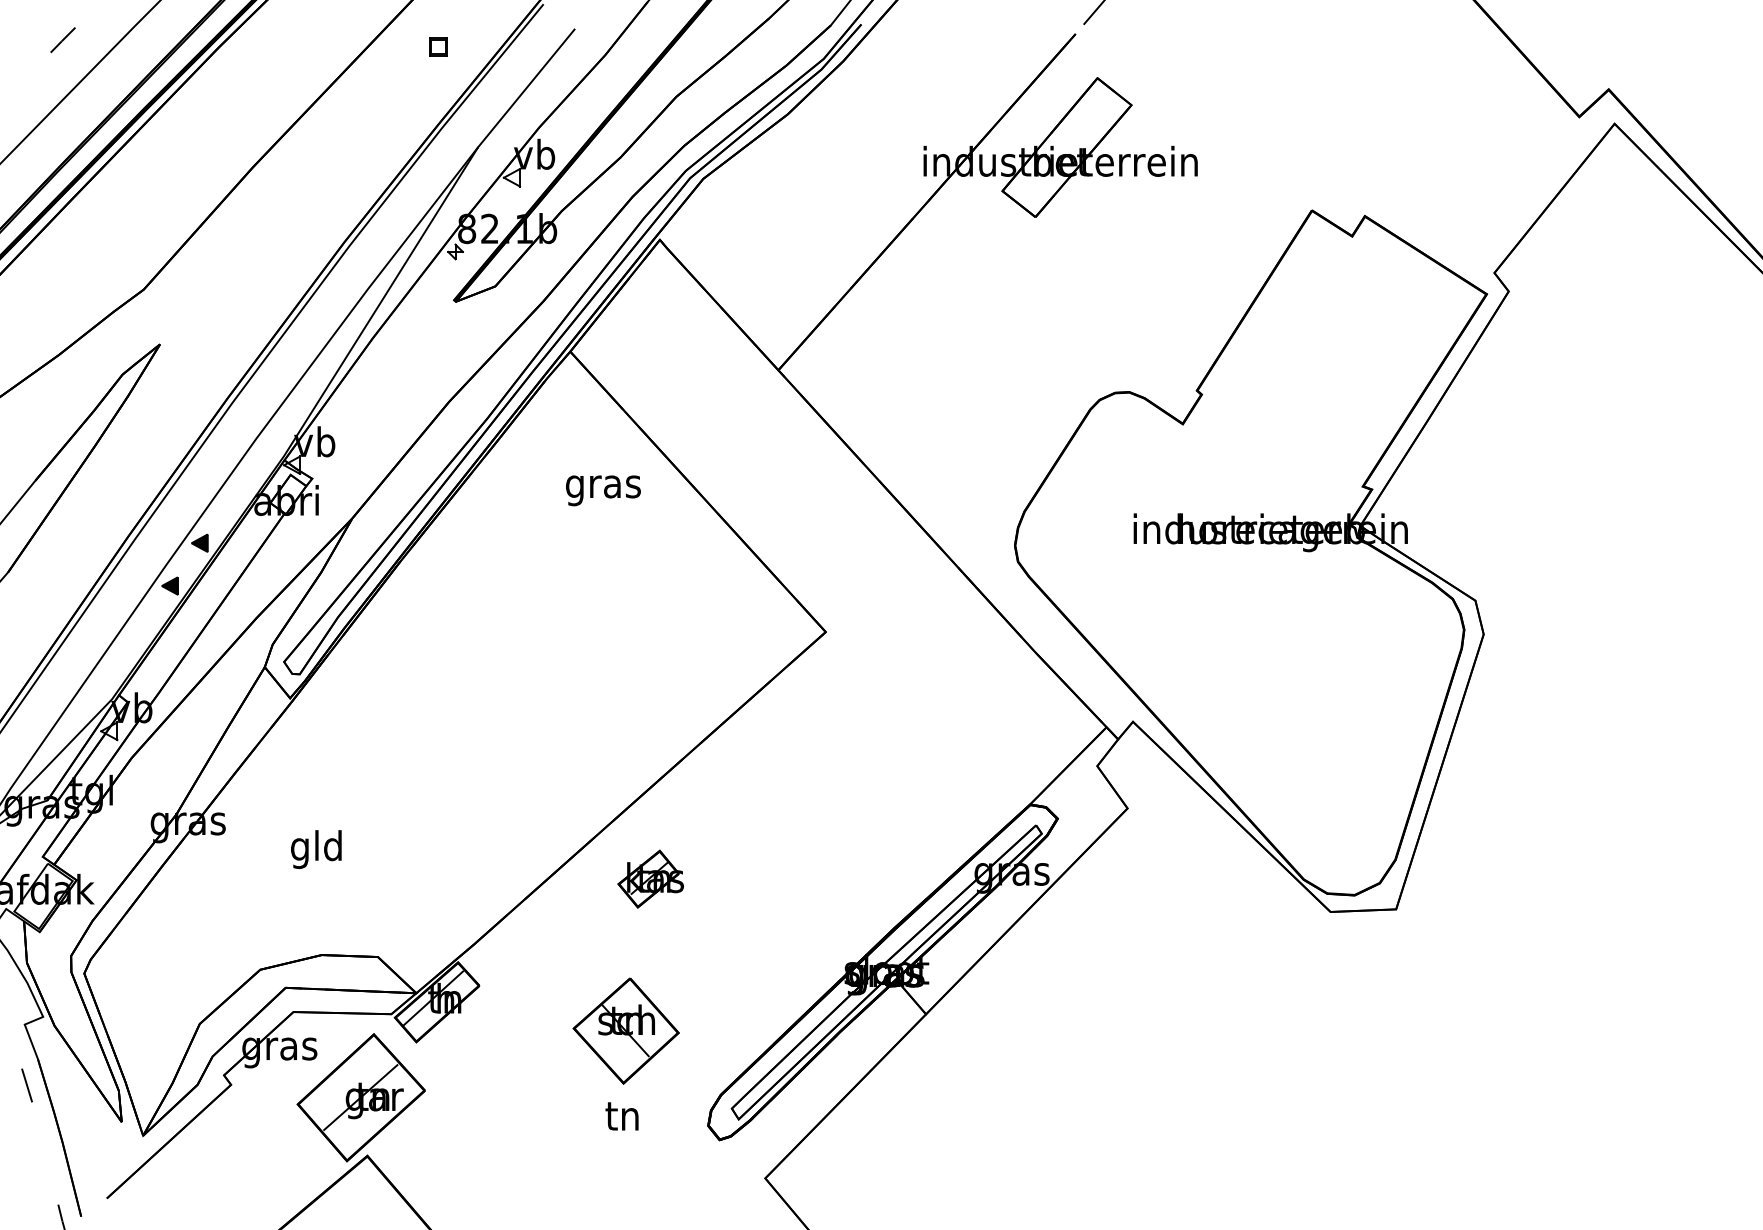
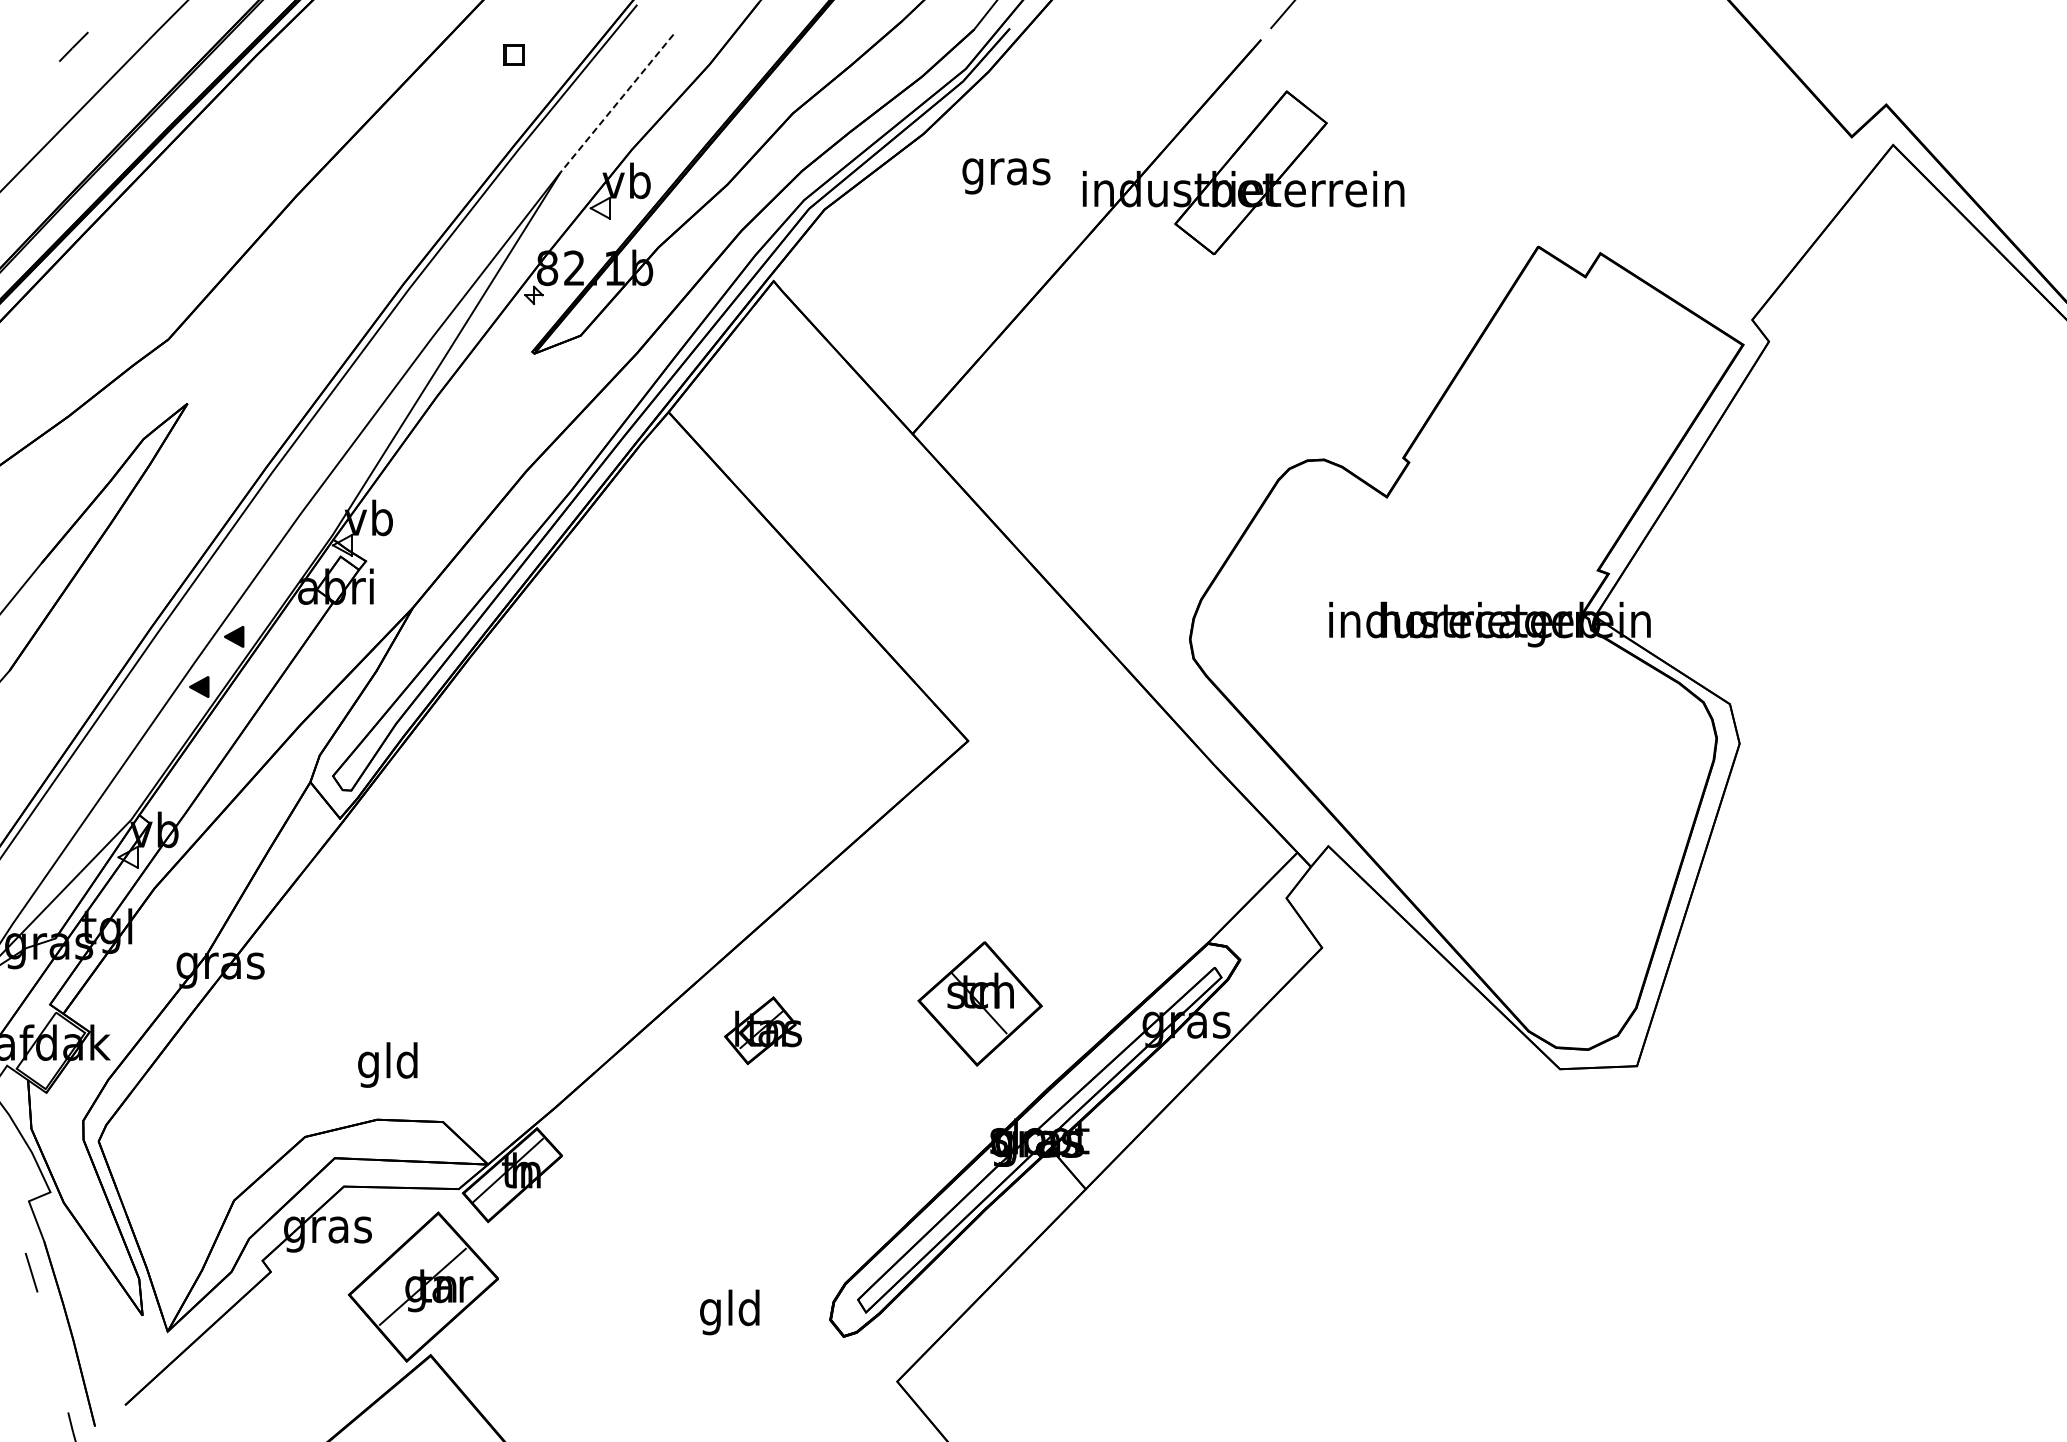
line: (525, 88) -> (616, 103), solid -> dashed
text: (603, 490) -> (1006, 176), moved
text: (316, 849) -> (387, 1064), moved
part: (625, 1030) -> (979, 1003), moved
text: (622, 1119) -> (729, 1312), tn -> gld

